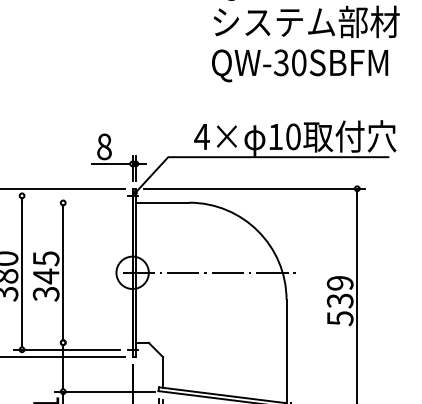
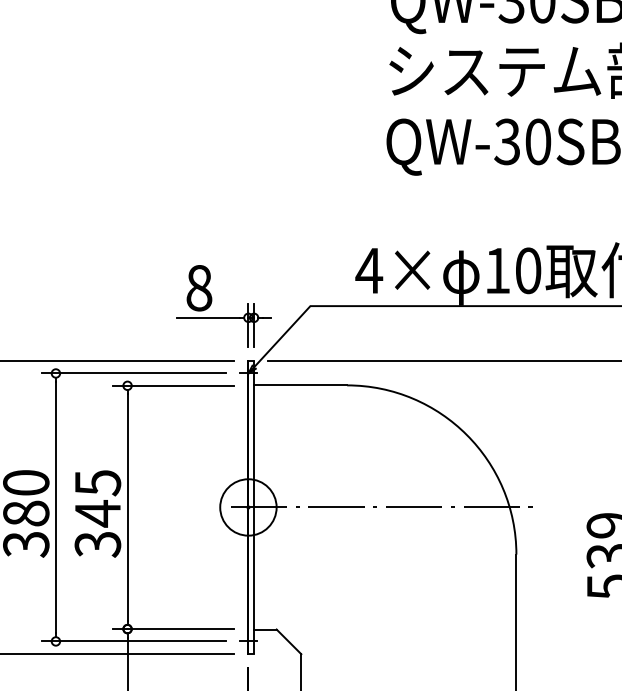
line: (66, 195) -> (133, 372), added
line: (89, 202) -> (173, 385), added
line: (89, 342) -> (173, 628), added

